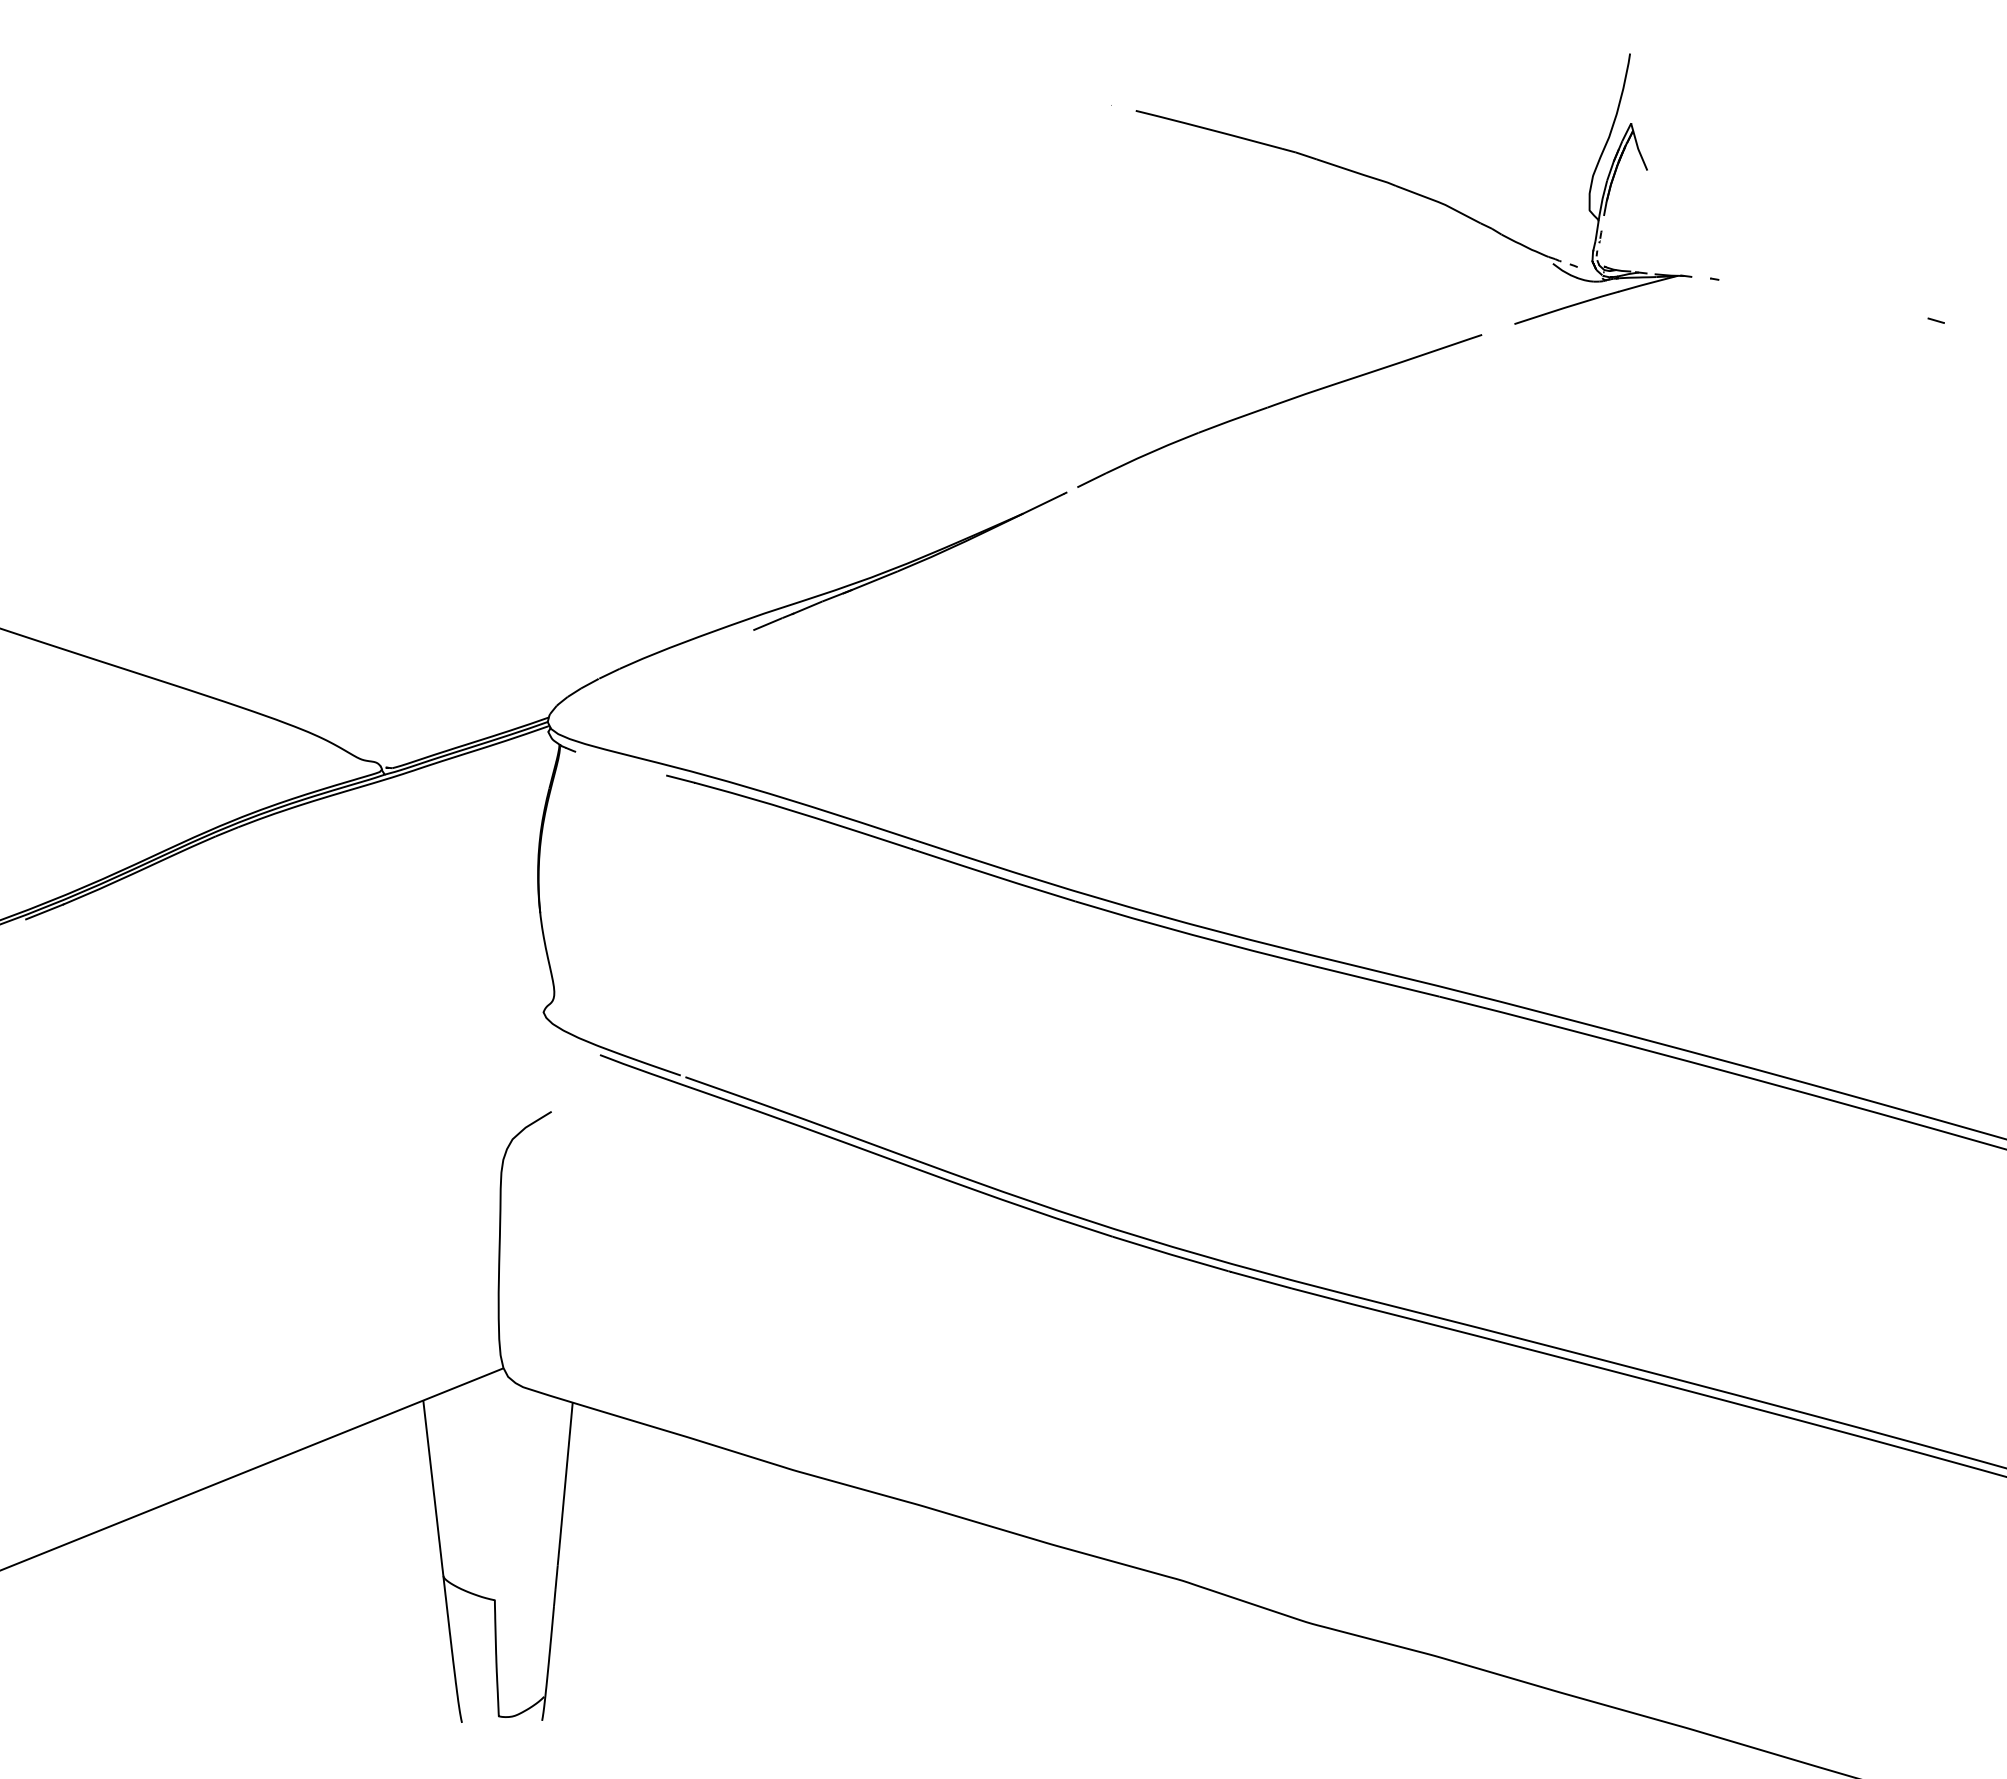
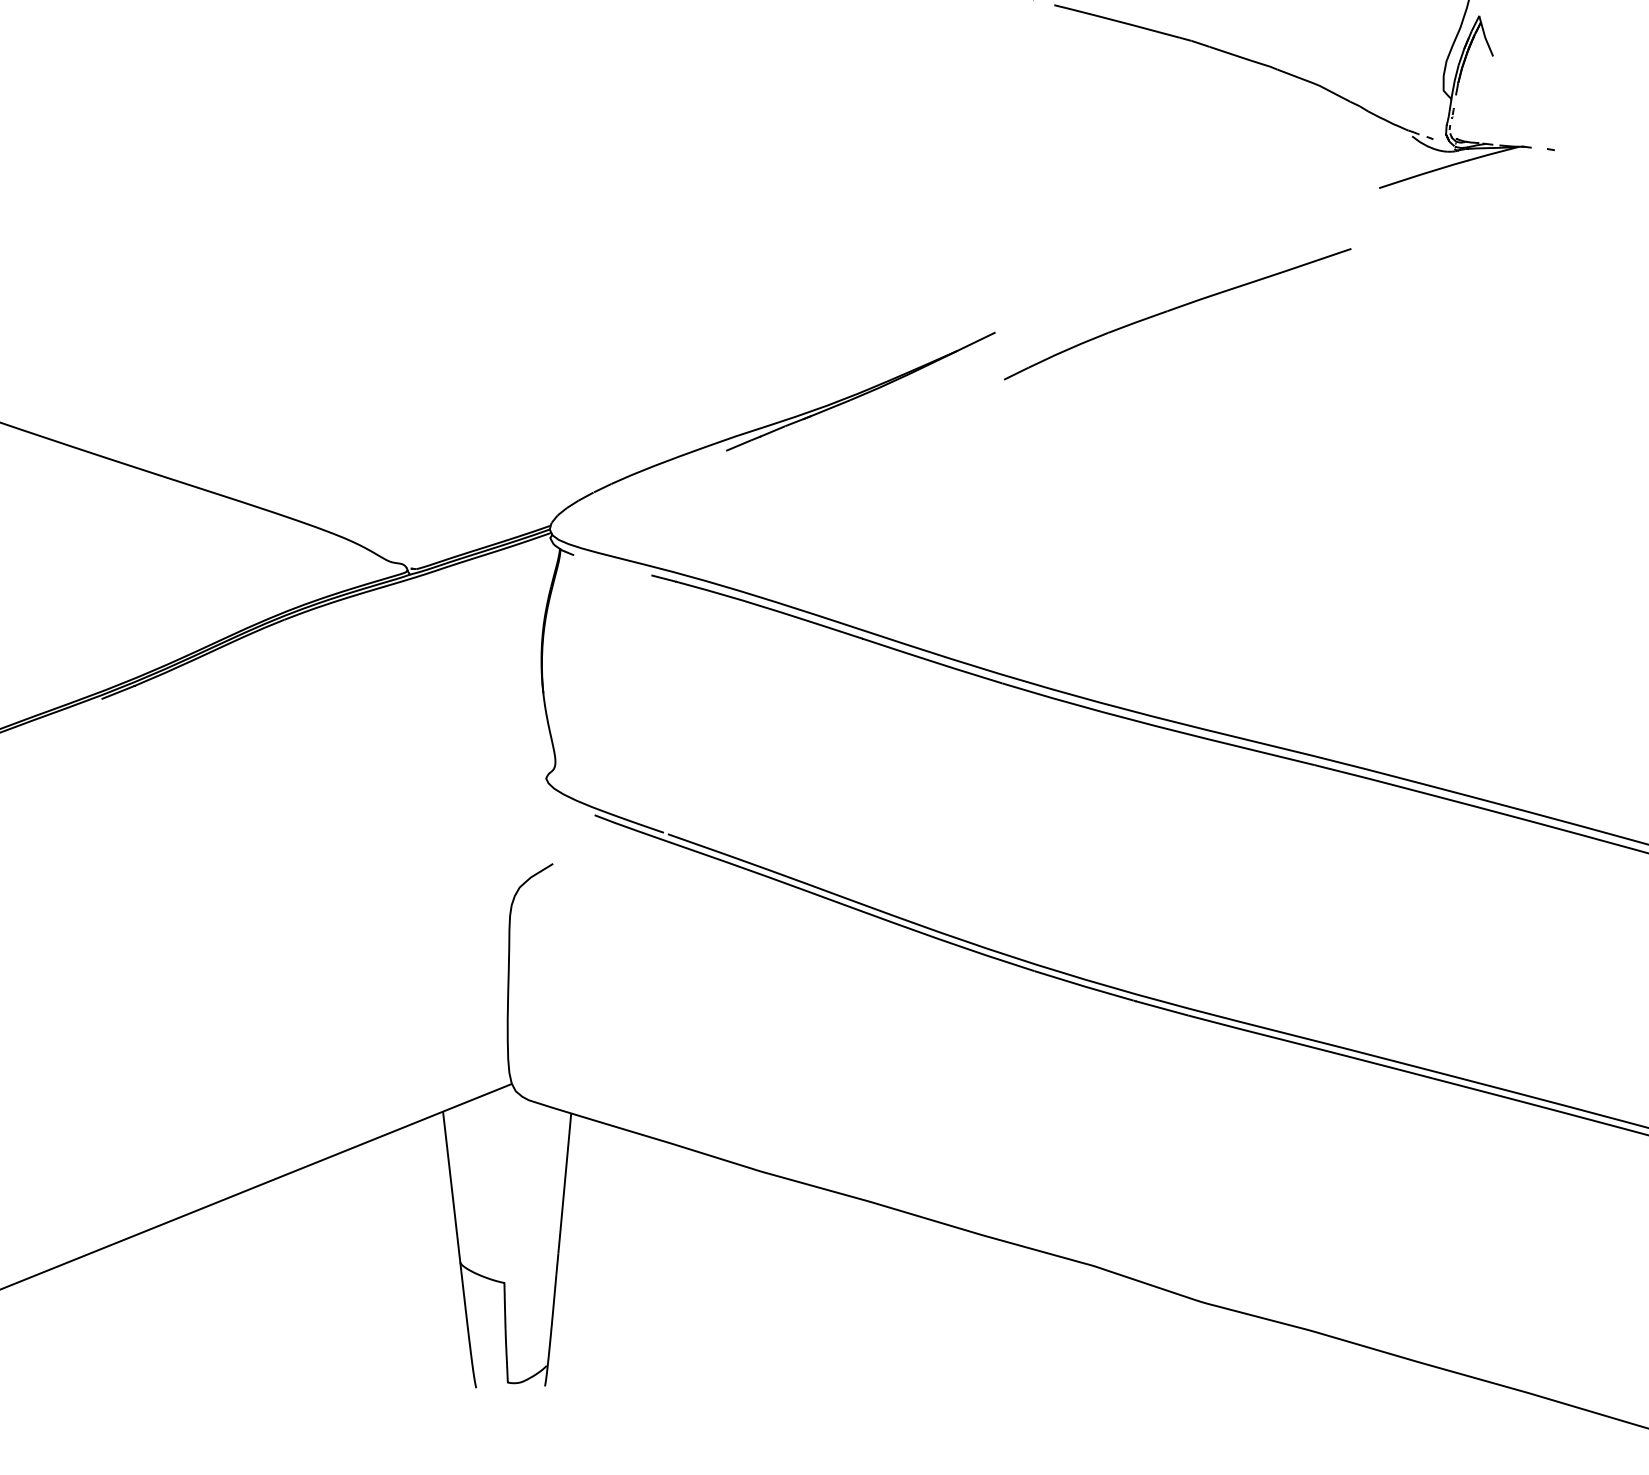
part: (1279, 410) -> (1177, 313), moved

